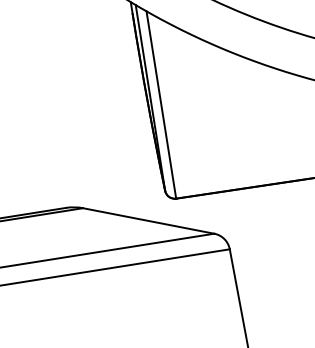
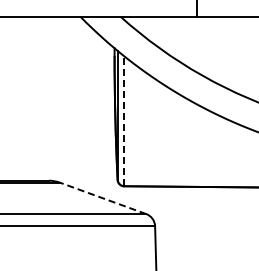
line: (161, 103) -> (124, 120), solid -> dashed
line: (149, 221) -> (103, 198), solid -> dashed

